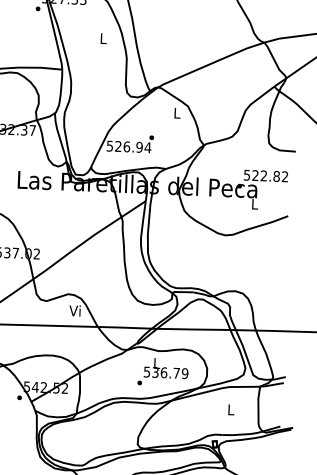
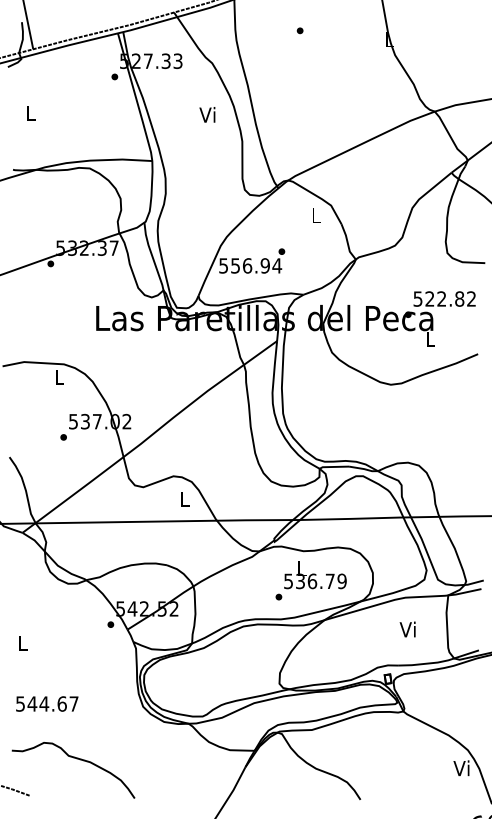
text: (102, 38) -> (207, 114), L -> Vi
text: (118, 146) -> (235, 265), 526.94 -> 556.94
text: (74, 310) -> (183, 499), Vi -> L
text: (230, 409) -> (407, 629), L -> Vi

